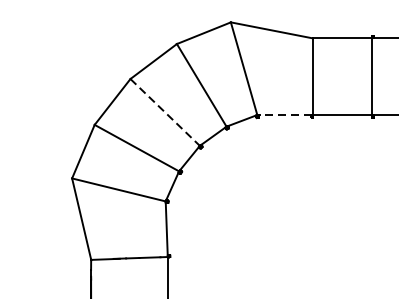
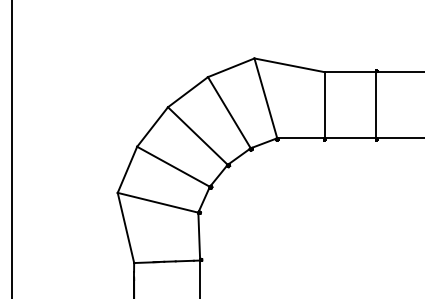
line: (164, 112) -> (197, 136), dashed -> solid
line: (285, 115) -> (301, 138), dashed -> solid

